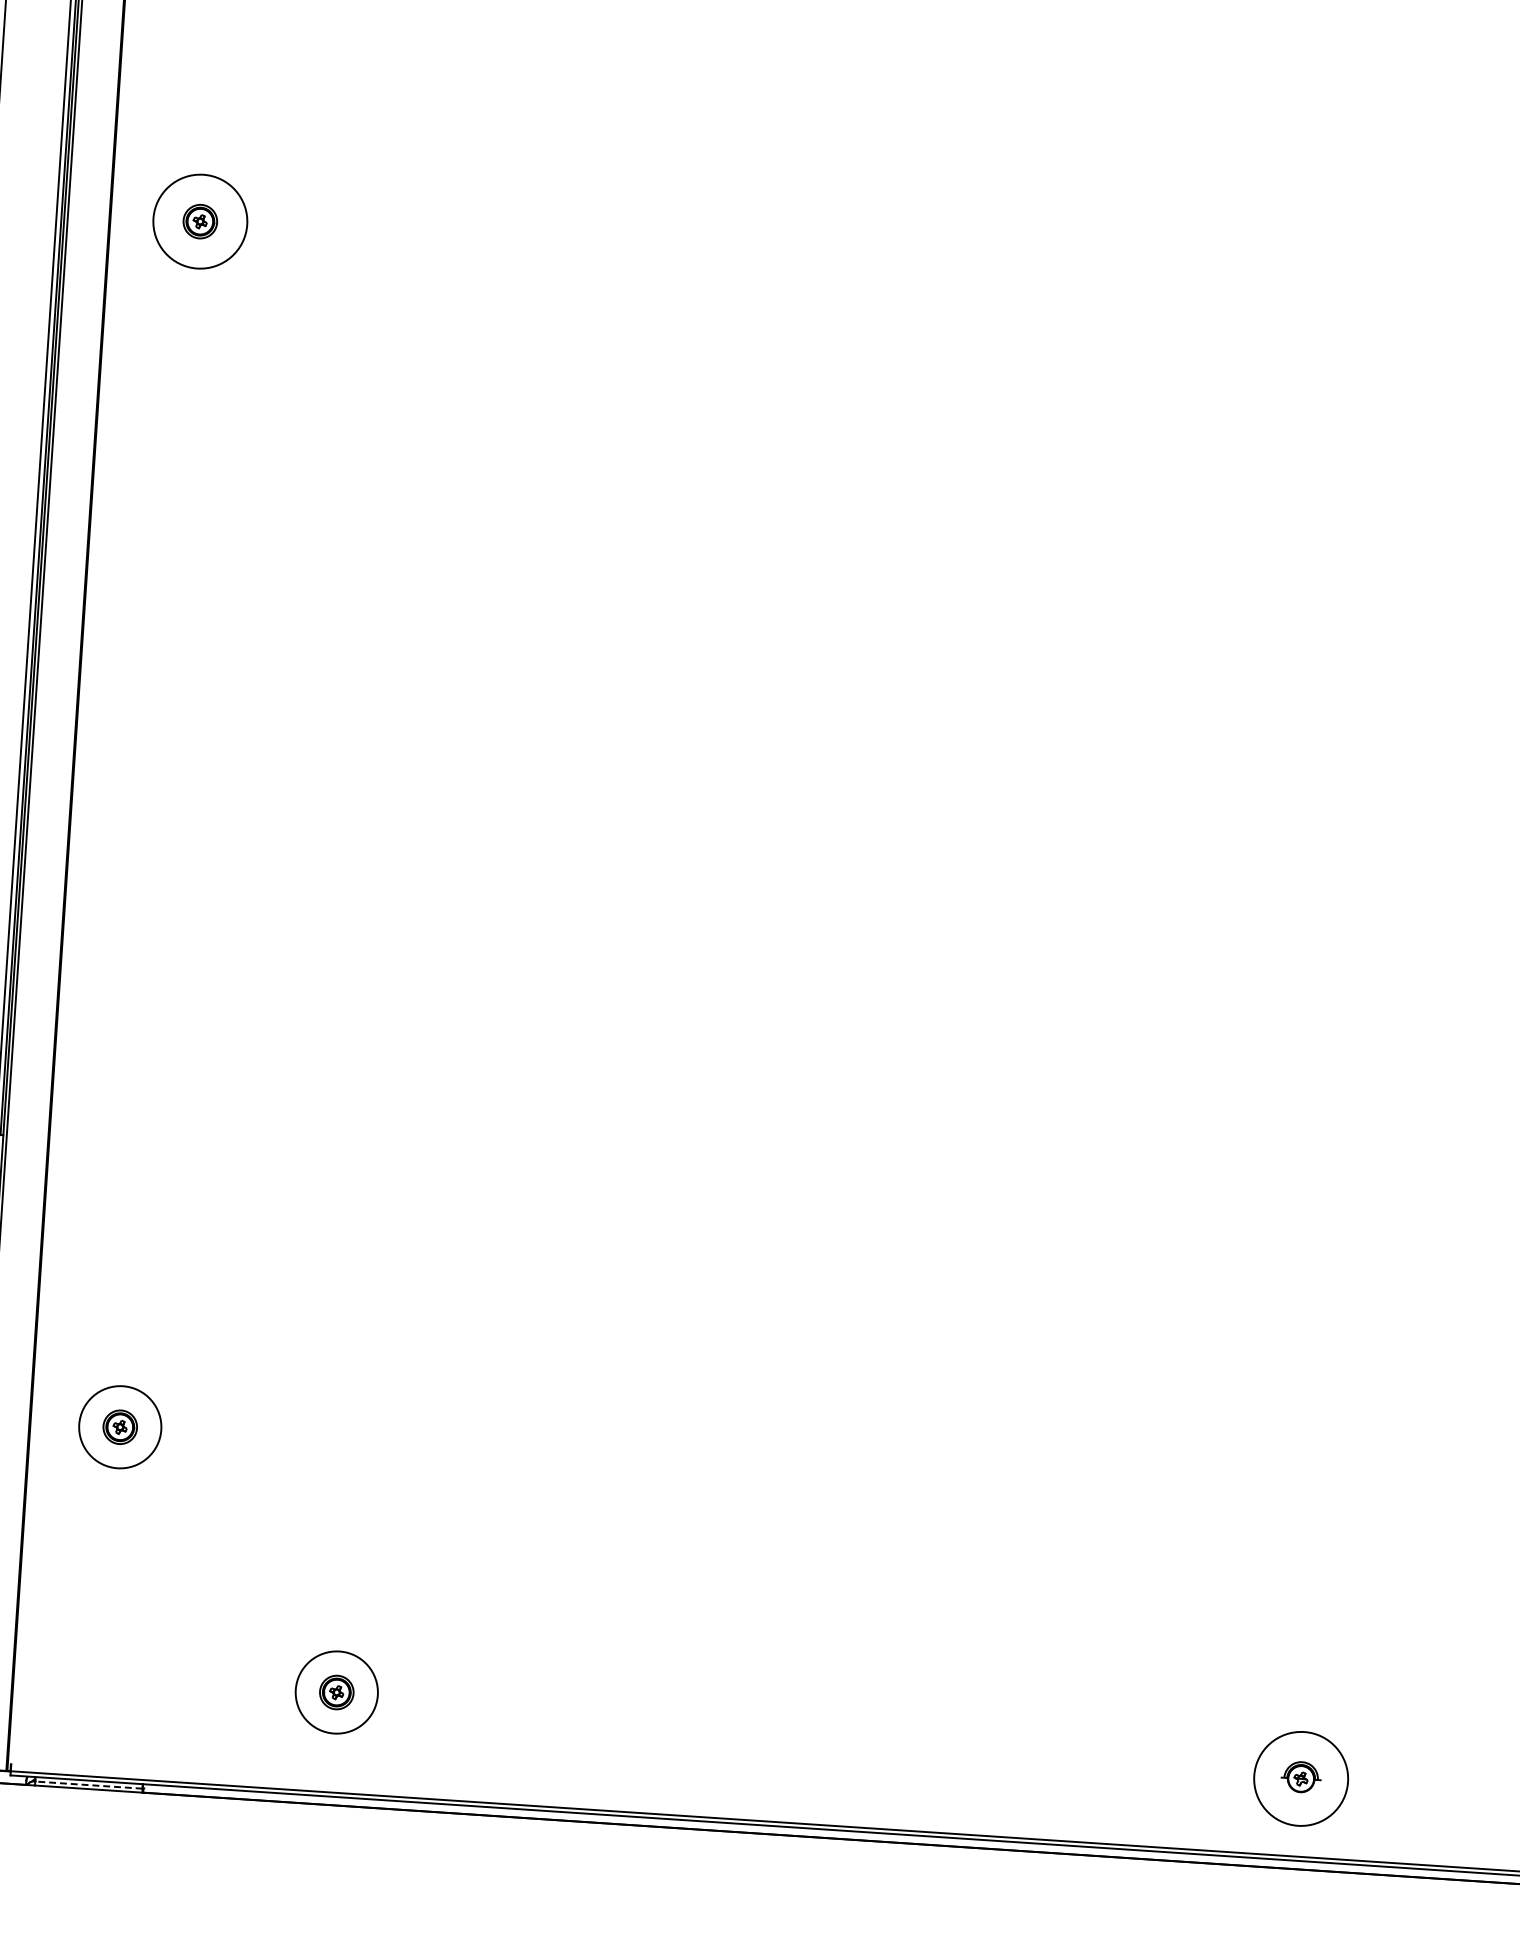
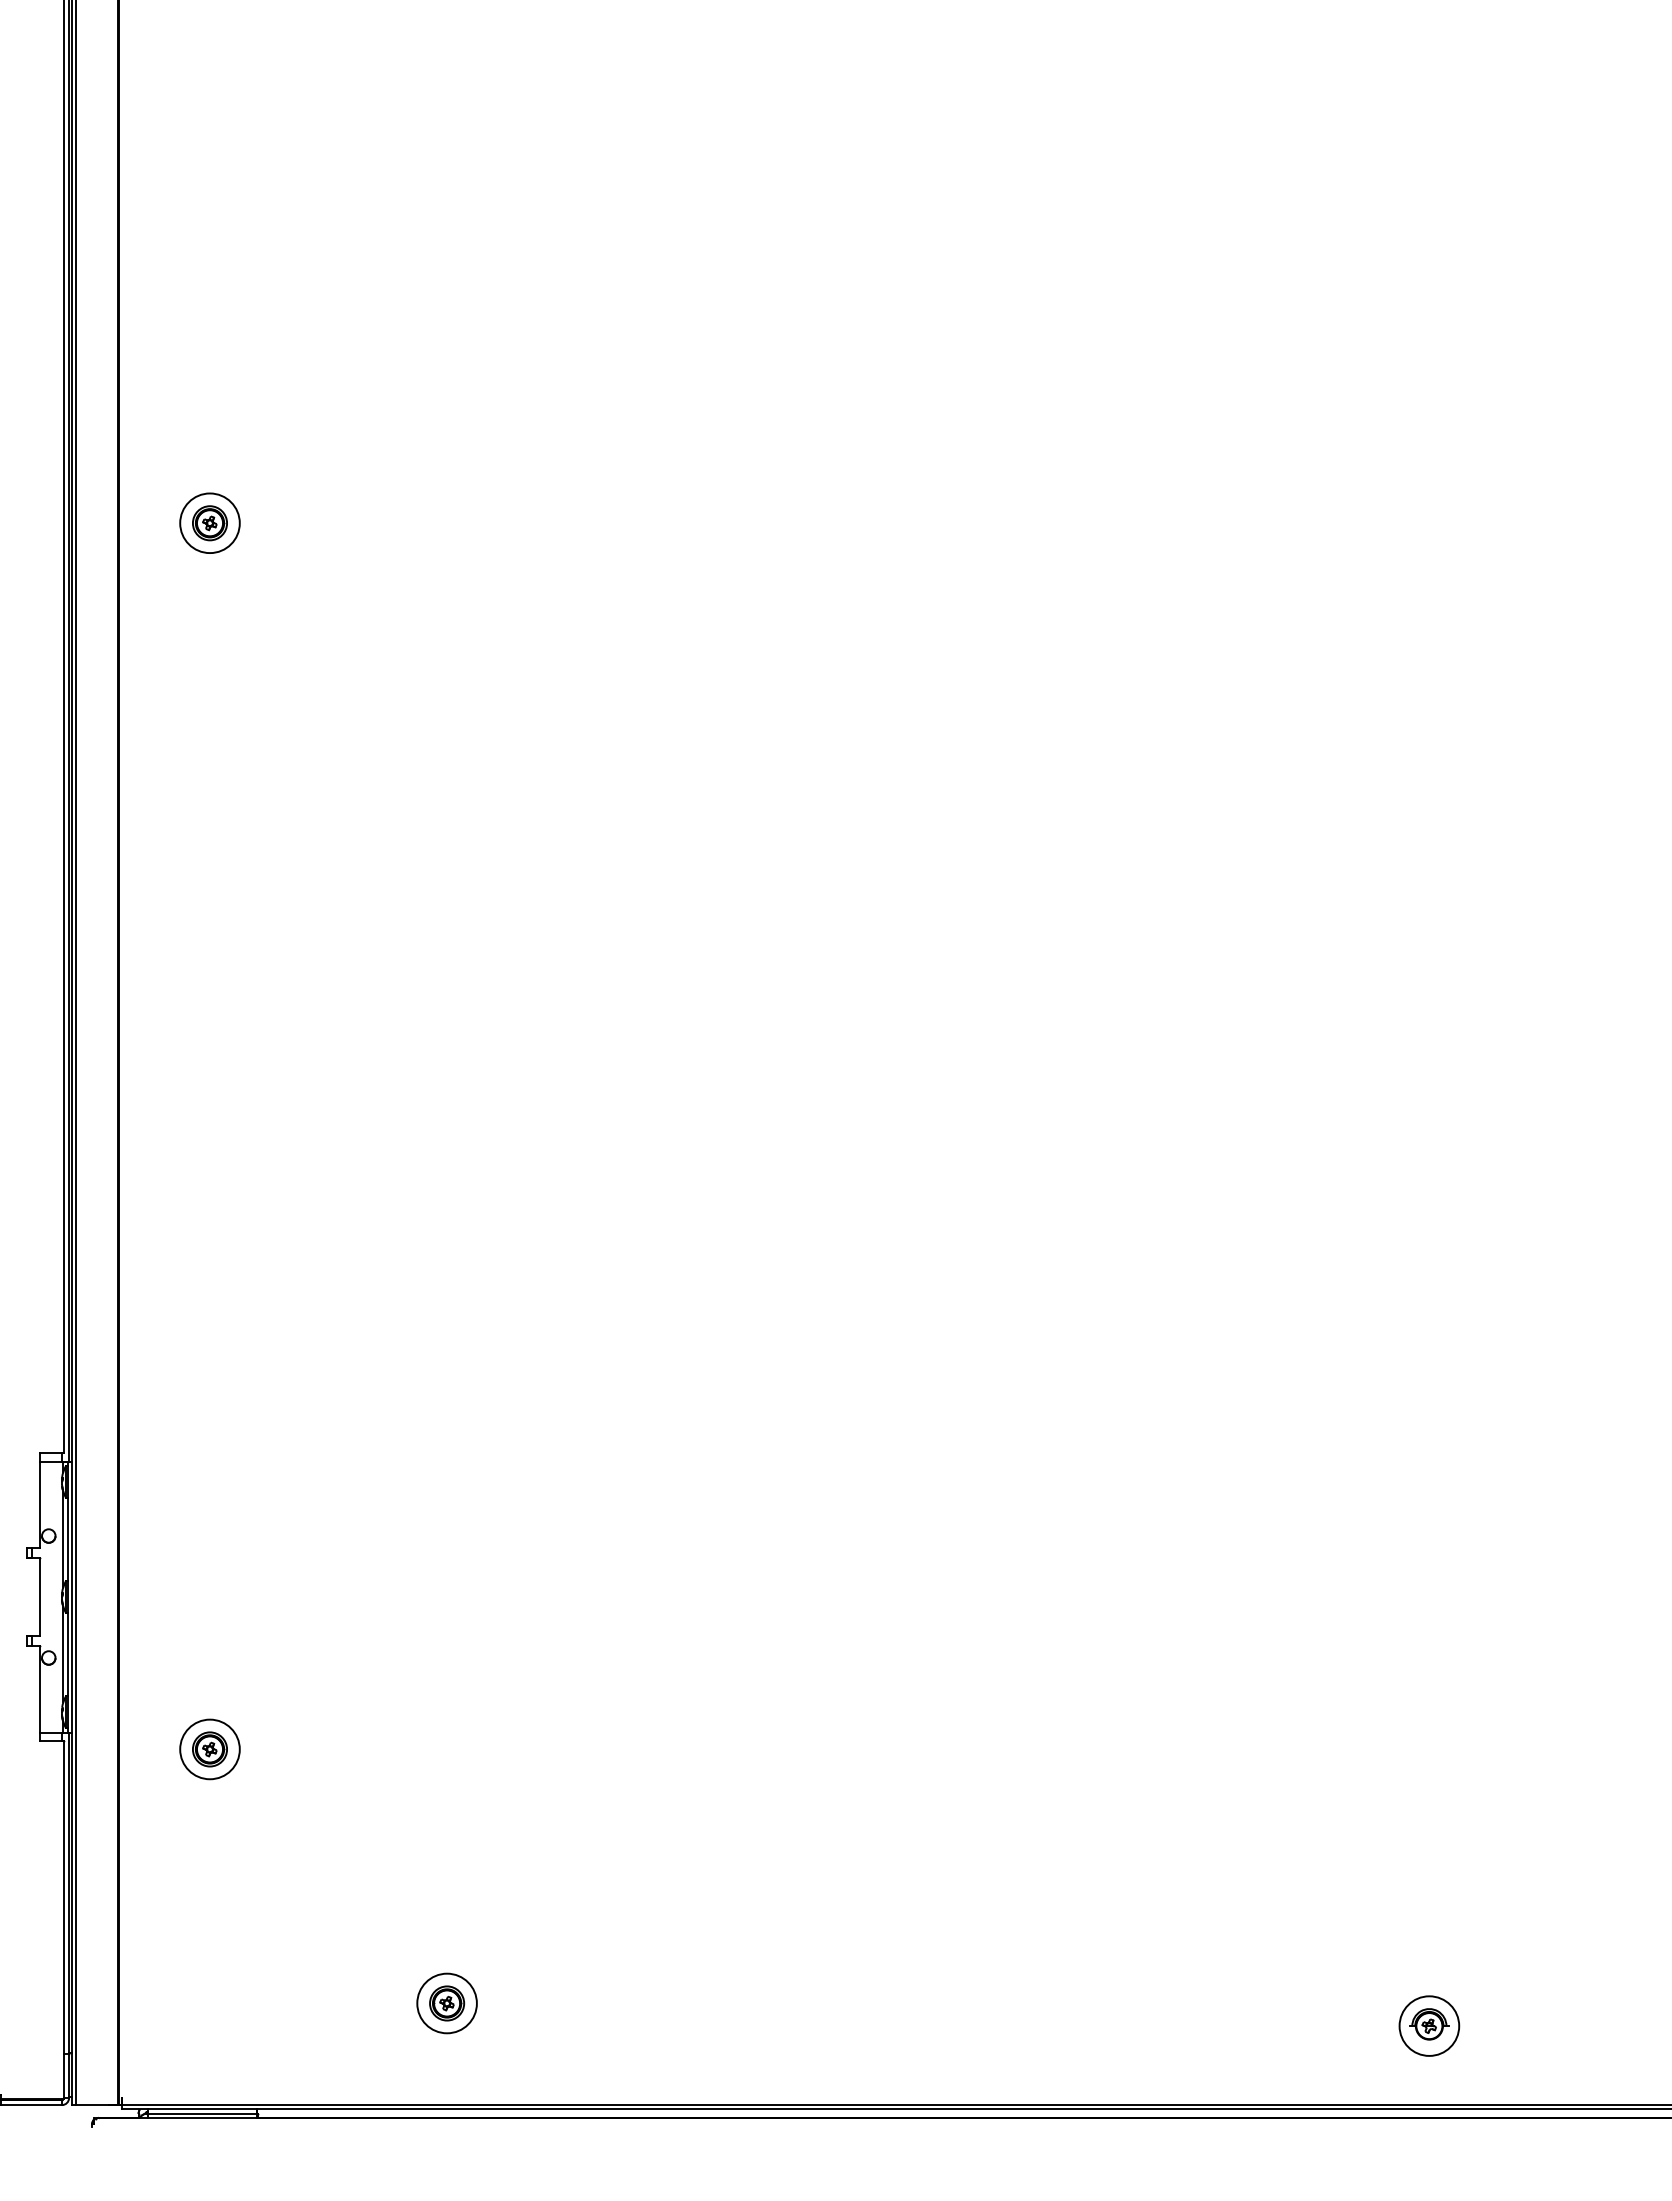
circle: (199, 221) -> (209, 523), size x0.62
circle: (119, 1427) -> (209, 1749), size x0.71
circle: (336, 1692) -> (446, 2003), size x0.71
circle: (1301, 1778) -> (1429, 2025), size x0.62
line: (89, 1784) -> (202, 2113), dashed -> solid

